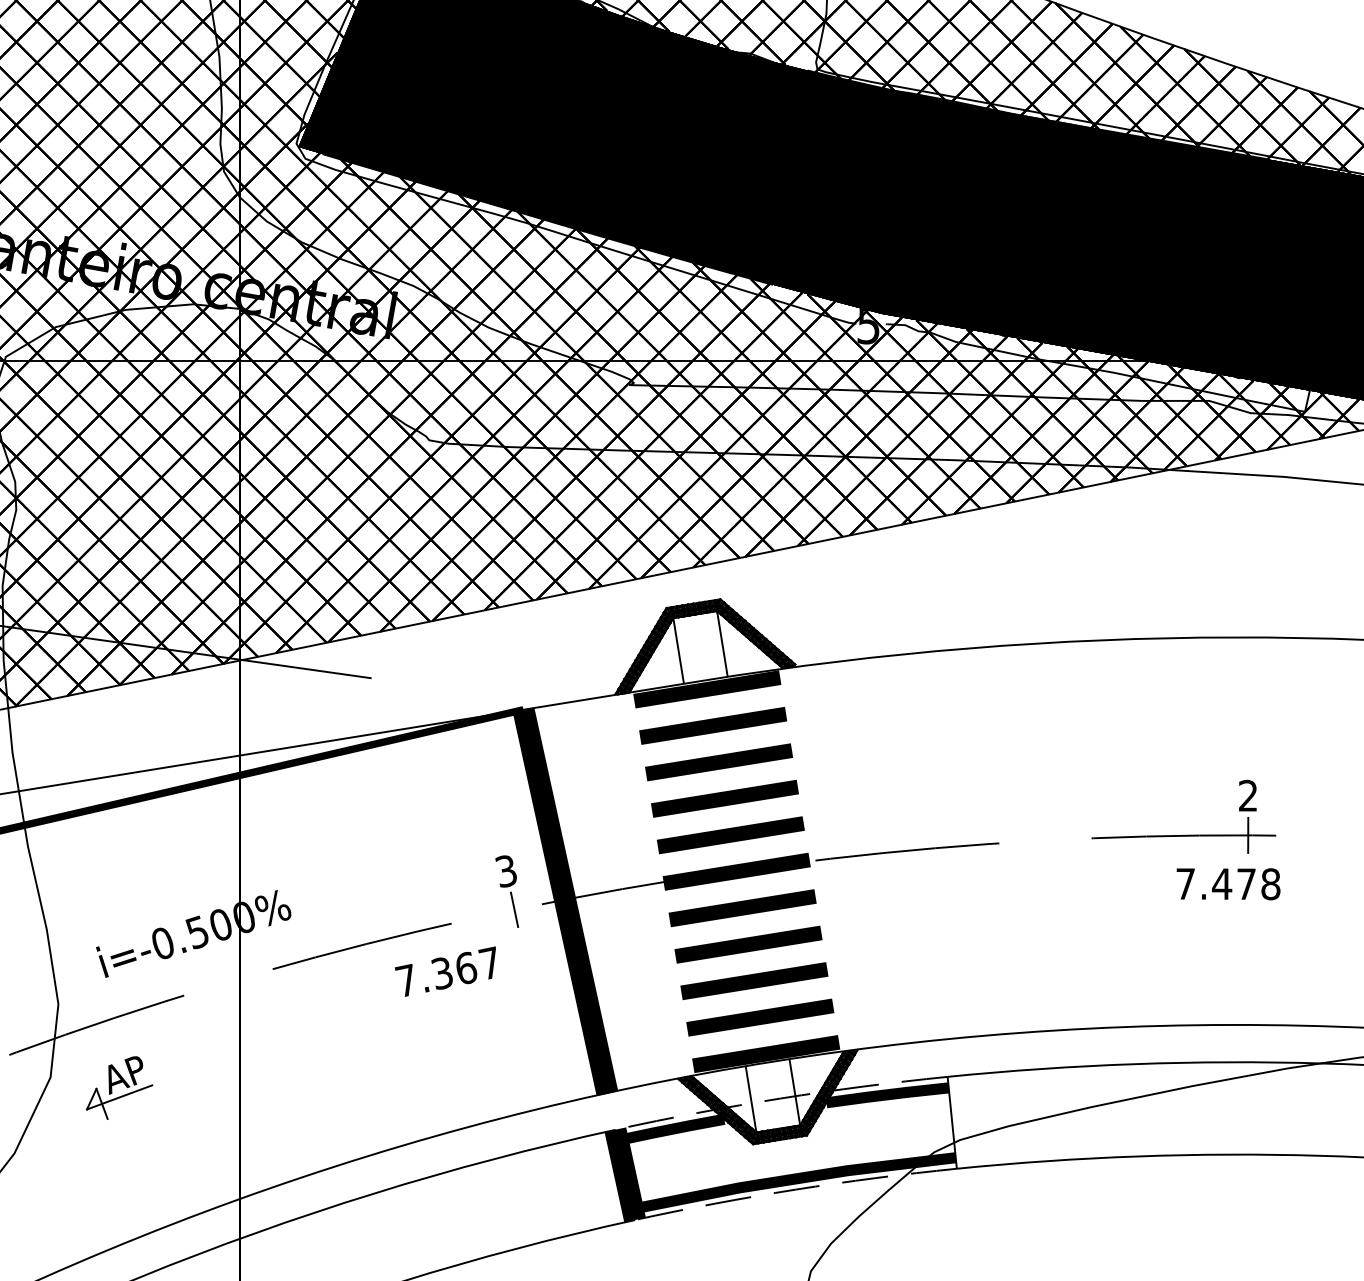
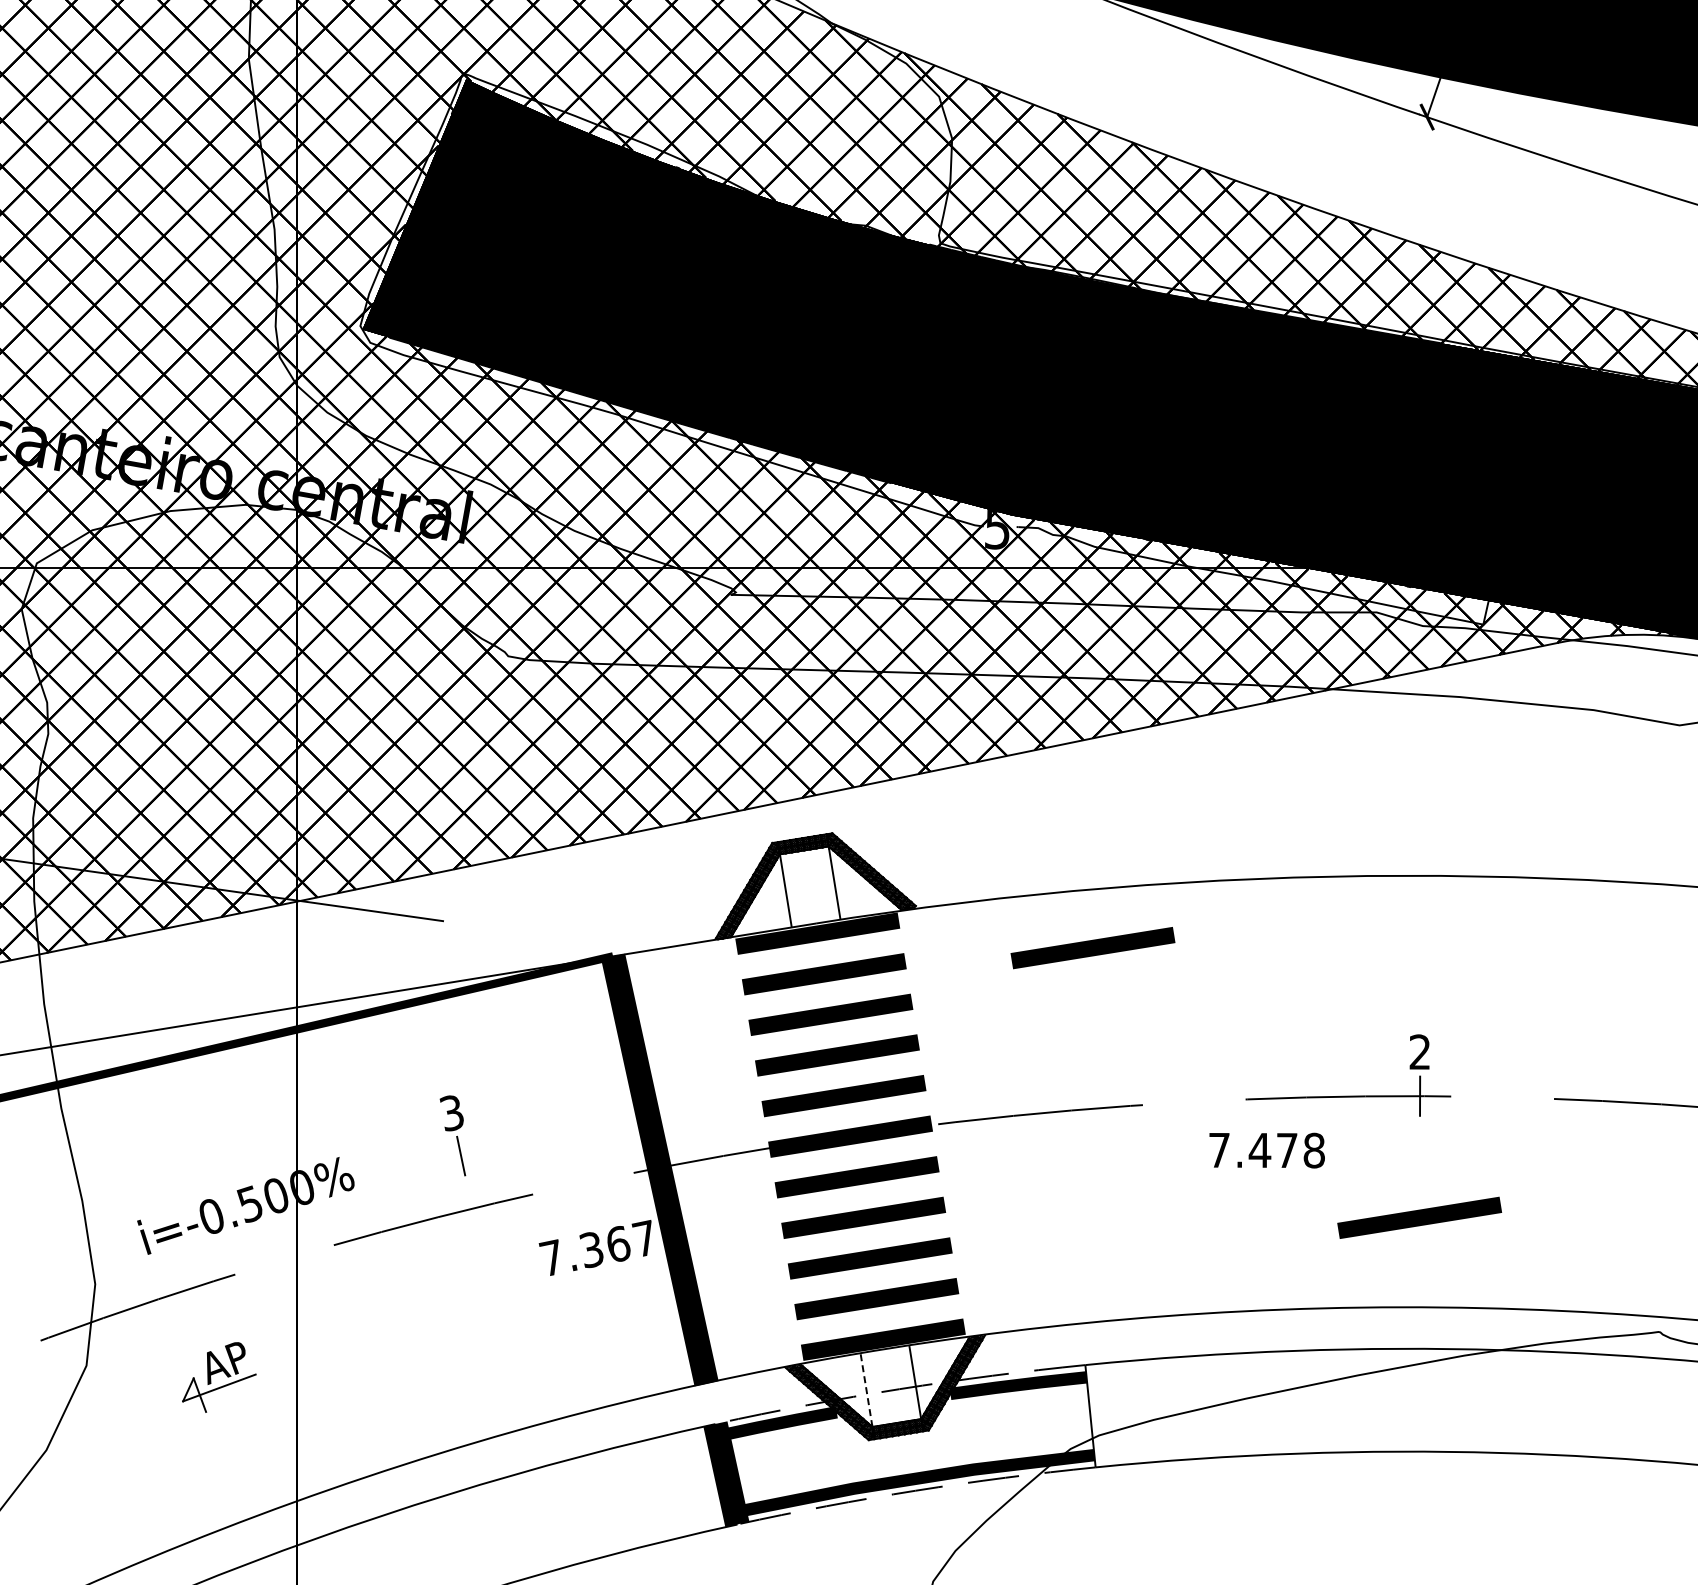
line: (954, 702) -> (1092, 948), added
text: (1227, 884) -> (1266, 1150), moved
part: (506, 891) -> (452, 1135), moved
line: (1247, 944) -> (1419, 1217), added
text: (444, 971) -> (594, 1247), moved
part: (119, 1088) -> (219, 1377), moved
line: (751, 1098) -> (866, 1389), solid -> dashed

